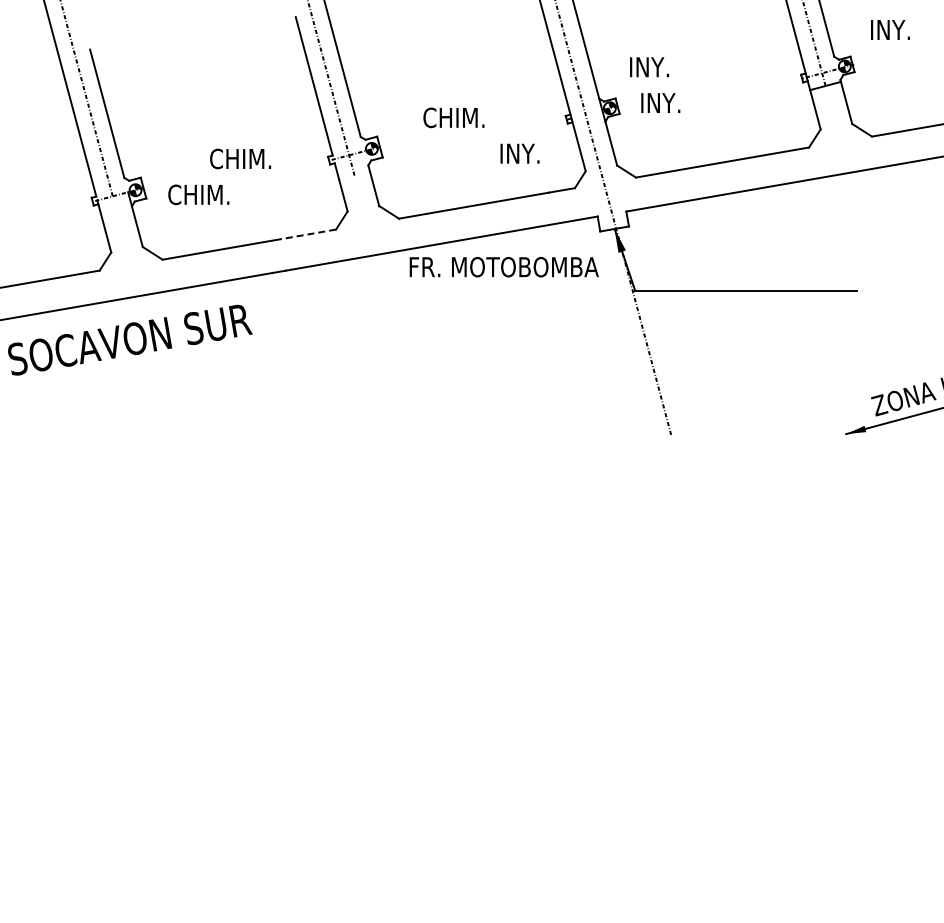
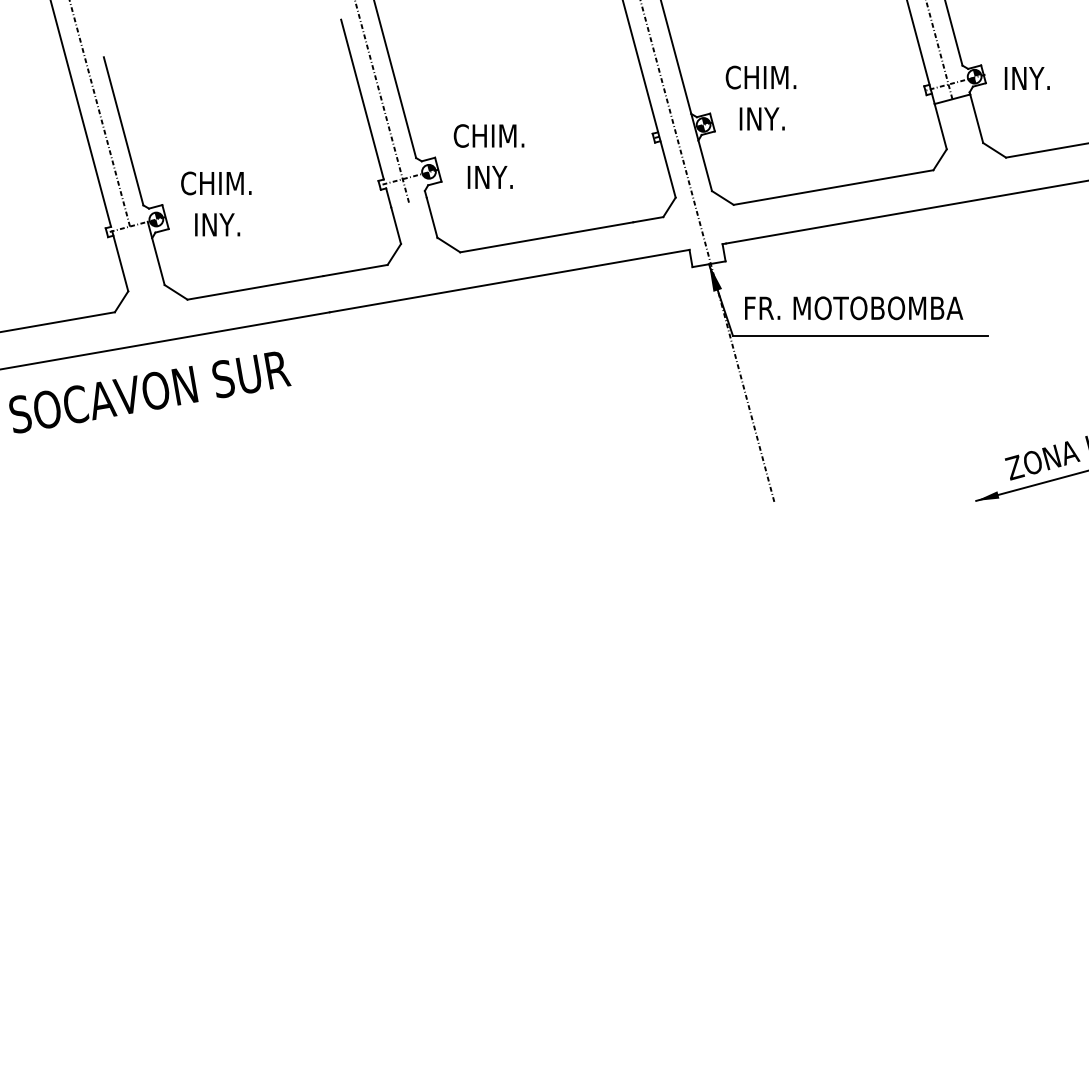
text: (890, 29) -> (1027, 77), moved
text: (659, 67) -> (760, 77), INY. -> CHIM.
text: (453, 117) -> (488, 135), moved
text: (519, 153) -> (489, 177), moved
text: (240, 158) -> (216, 182), moved
text: (198, 194) -> (228, 224), CHIM. -> INY.
line: (307, 234) -> (354, 270), dashed -> solid
text: (503, 267) -> (853, 308), moved

